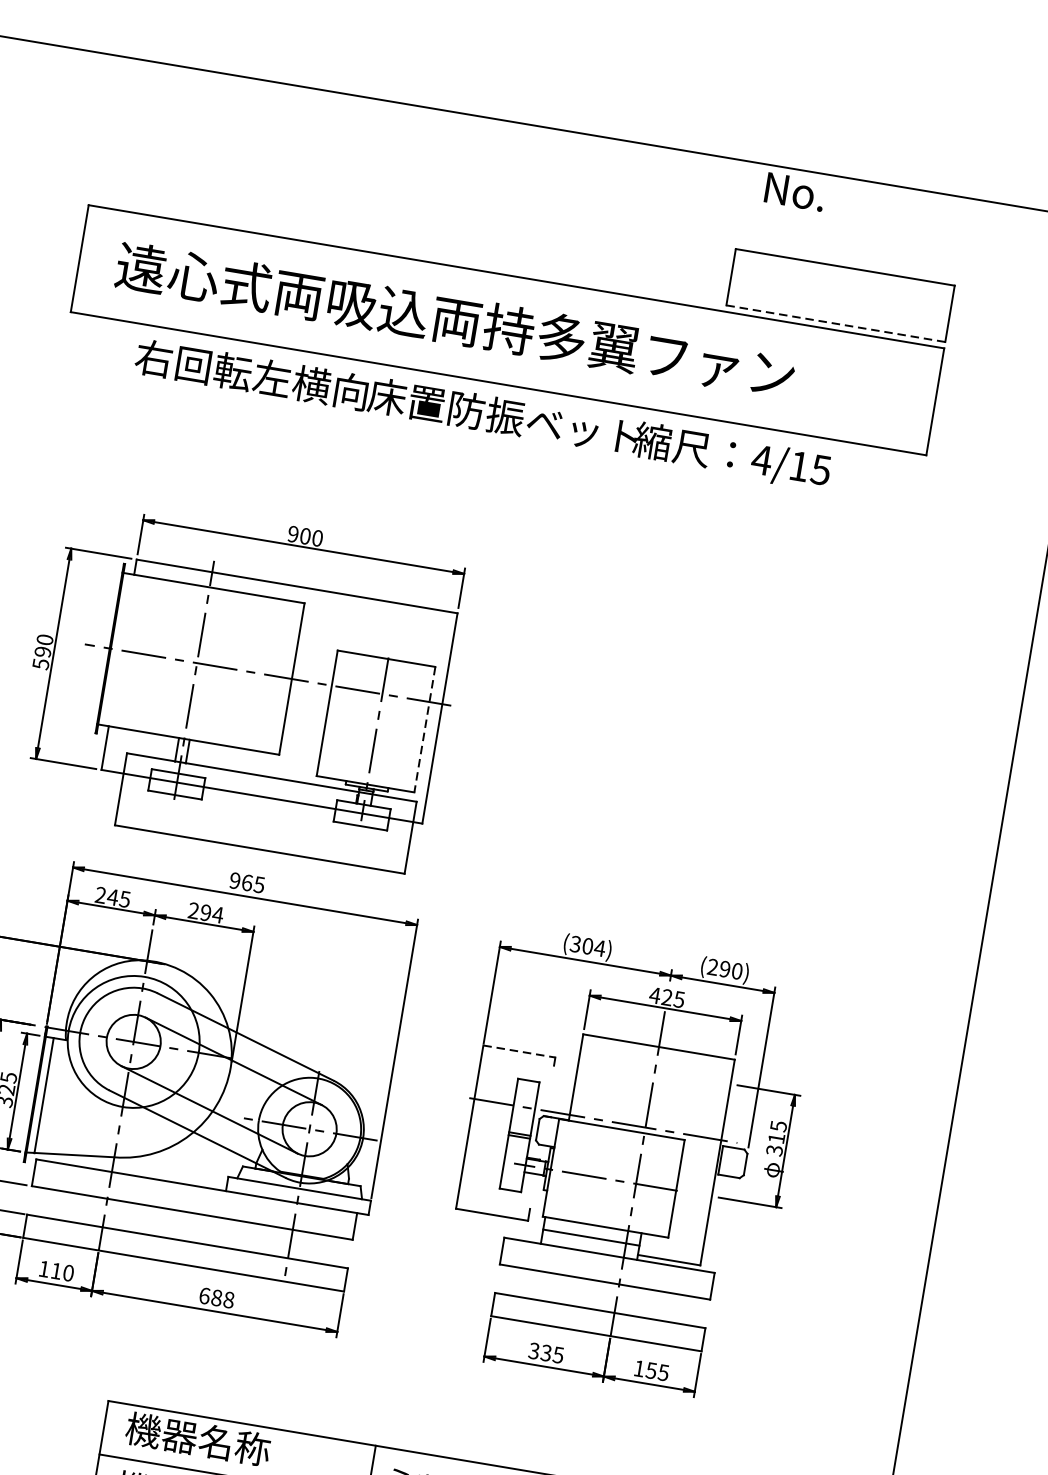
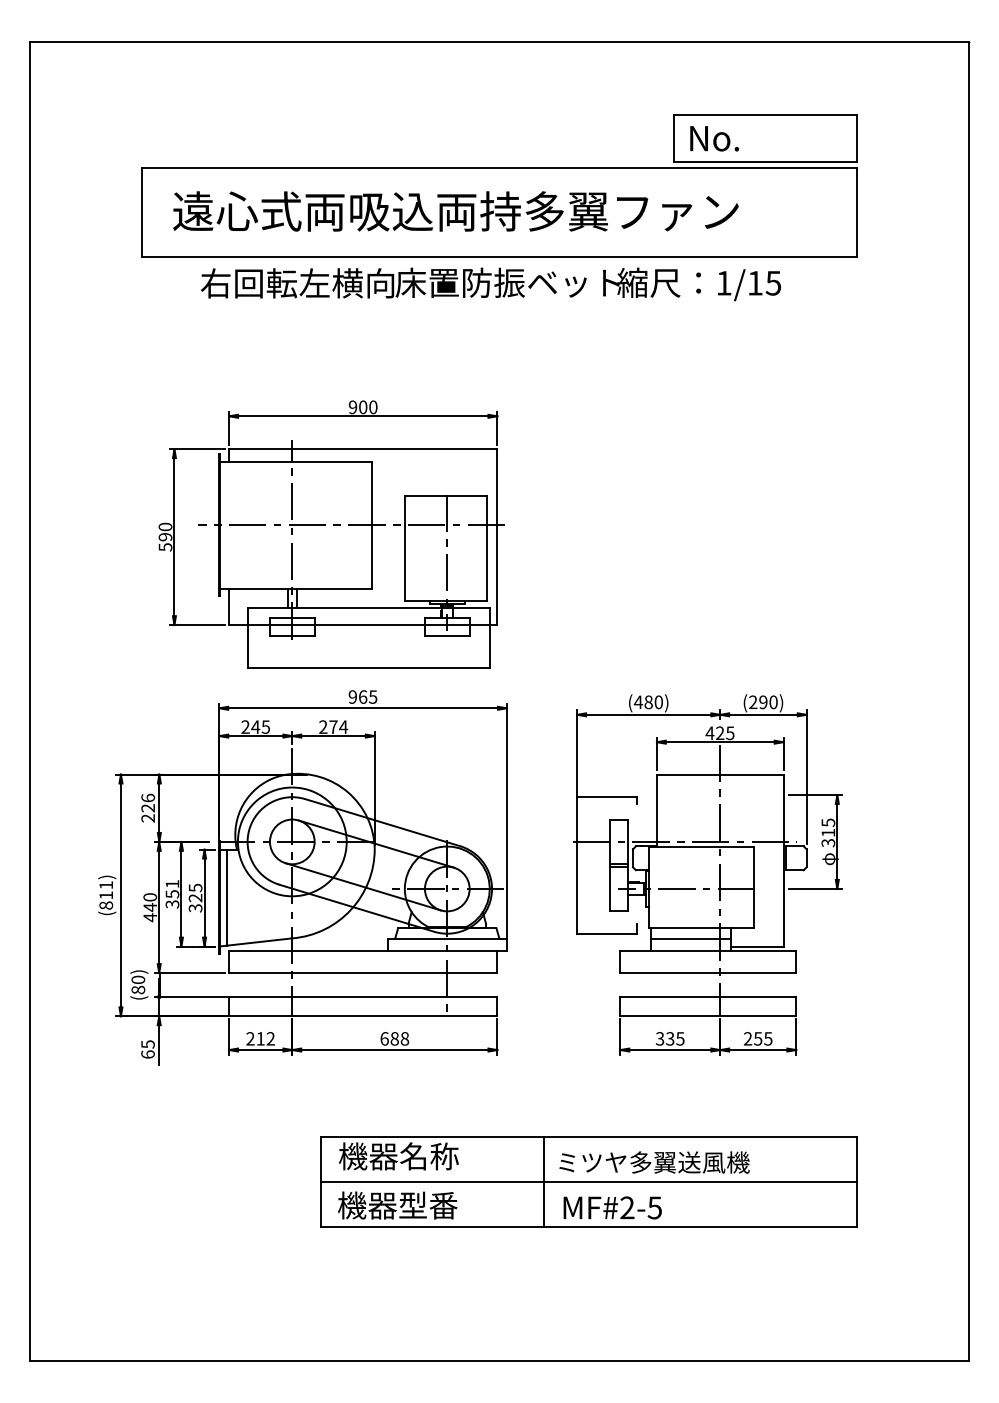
text: (795, 191) -> (714, 138), moved
line: (835, 324) -> (765, 162), dashed -> solid
text: (761, 460) -> (723, 283), 4/15 -> 1/15
line: (424, 729) -> (486, 548), dashed -> solid
text: (206, 912) -> (333, 726), 294 -> 274
text: (587, 946) -> (648, 702), (304) -> (480)
line: (519, 1051) -> (607, 797), dashed -> solid
text: (56, 1270) -> (260, 1038), 110 -> 212
text: (639, 1368) -> (748, 1038), 155 -> 255

